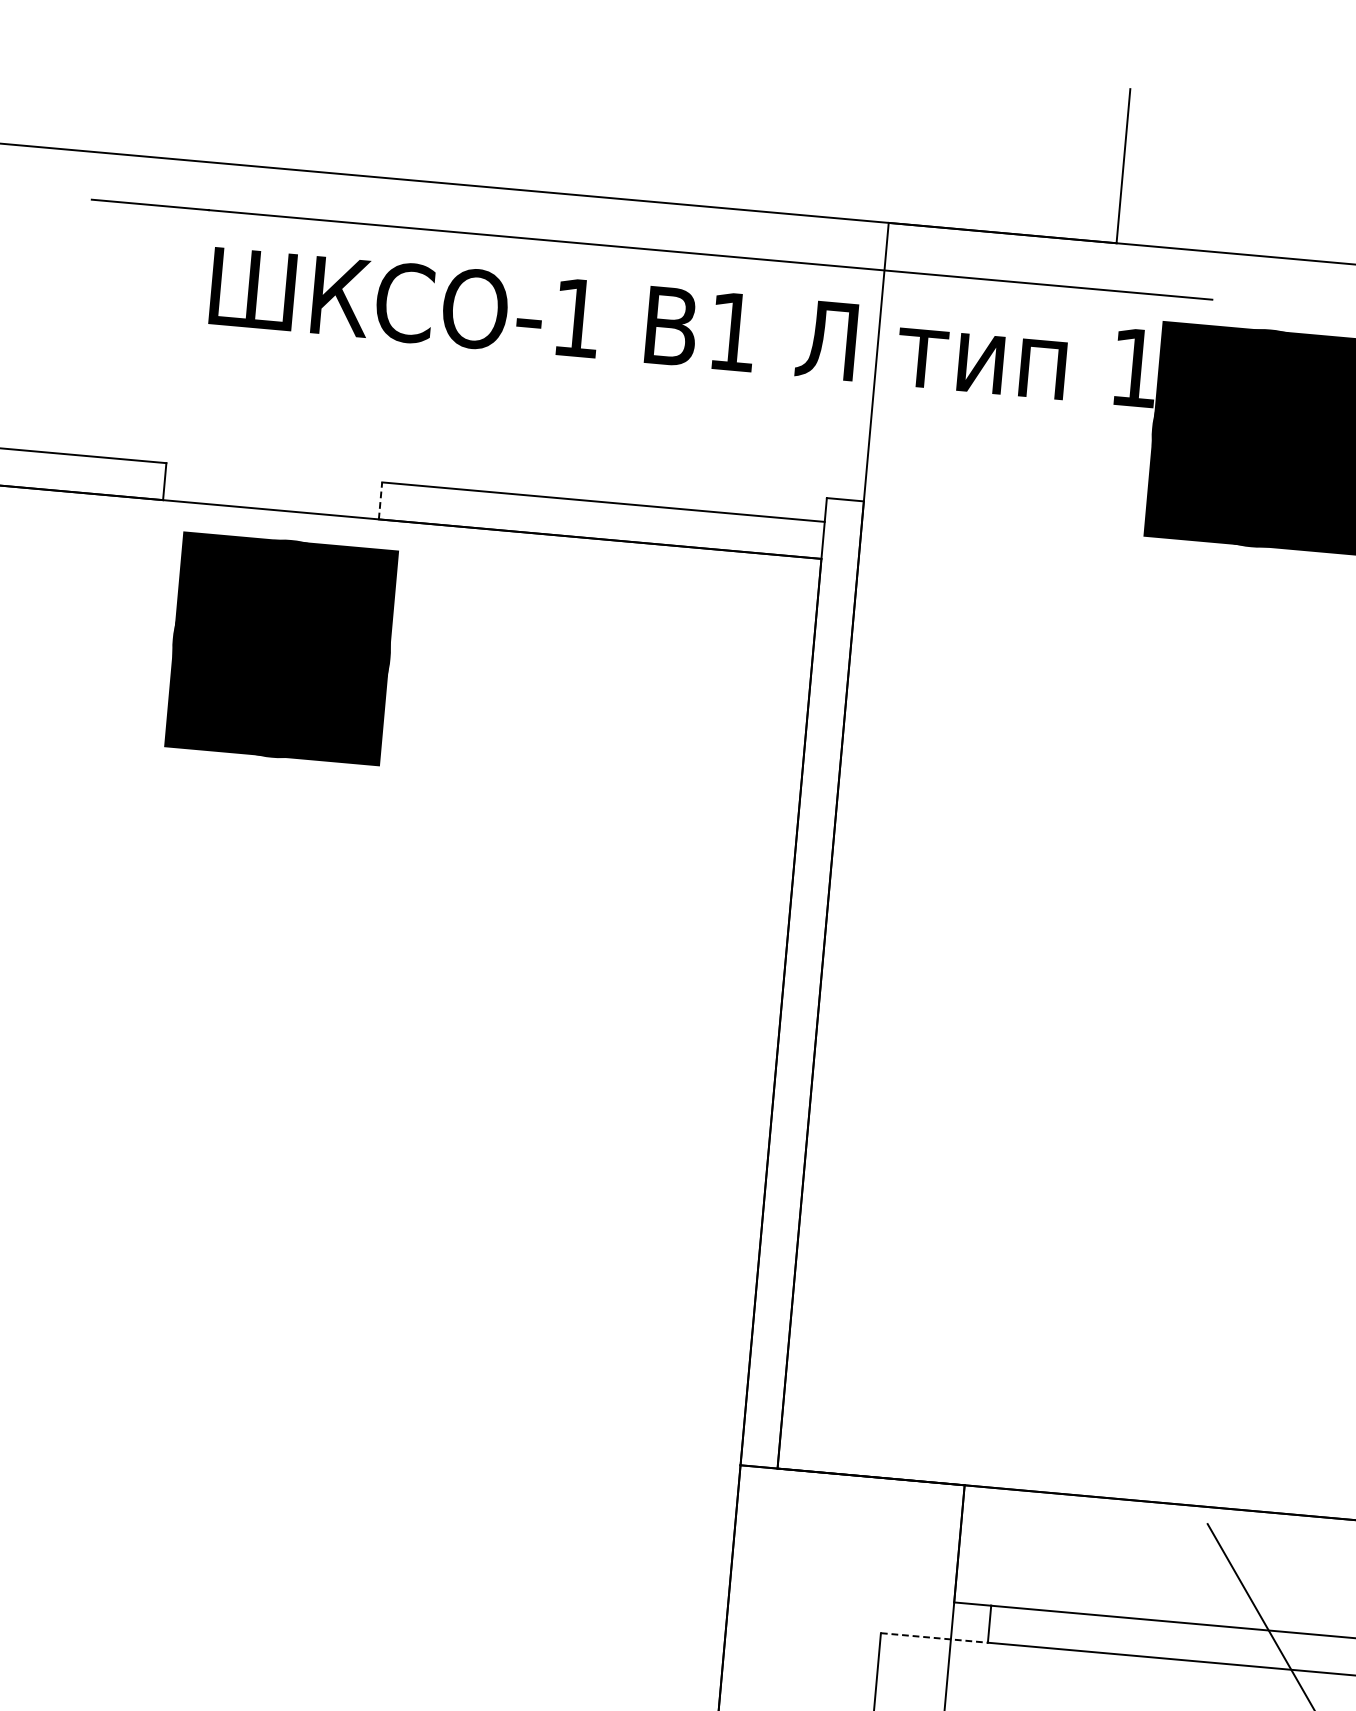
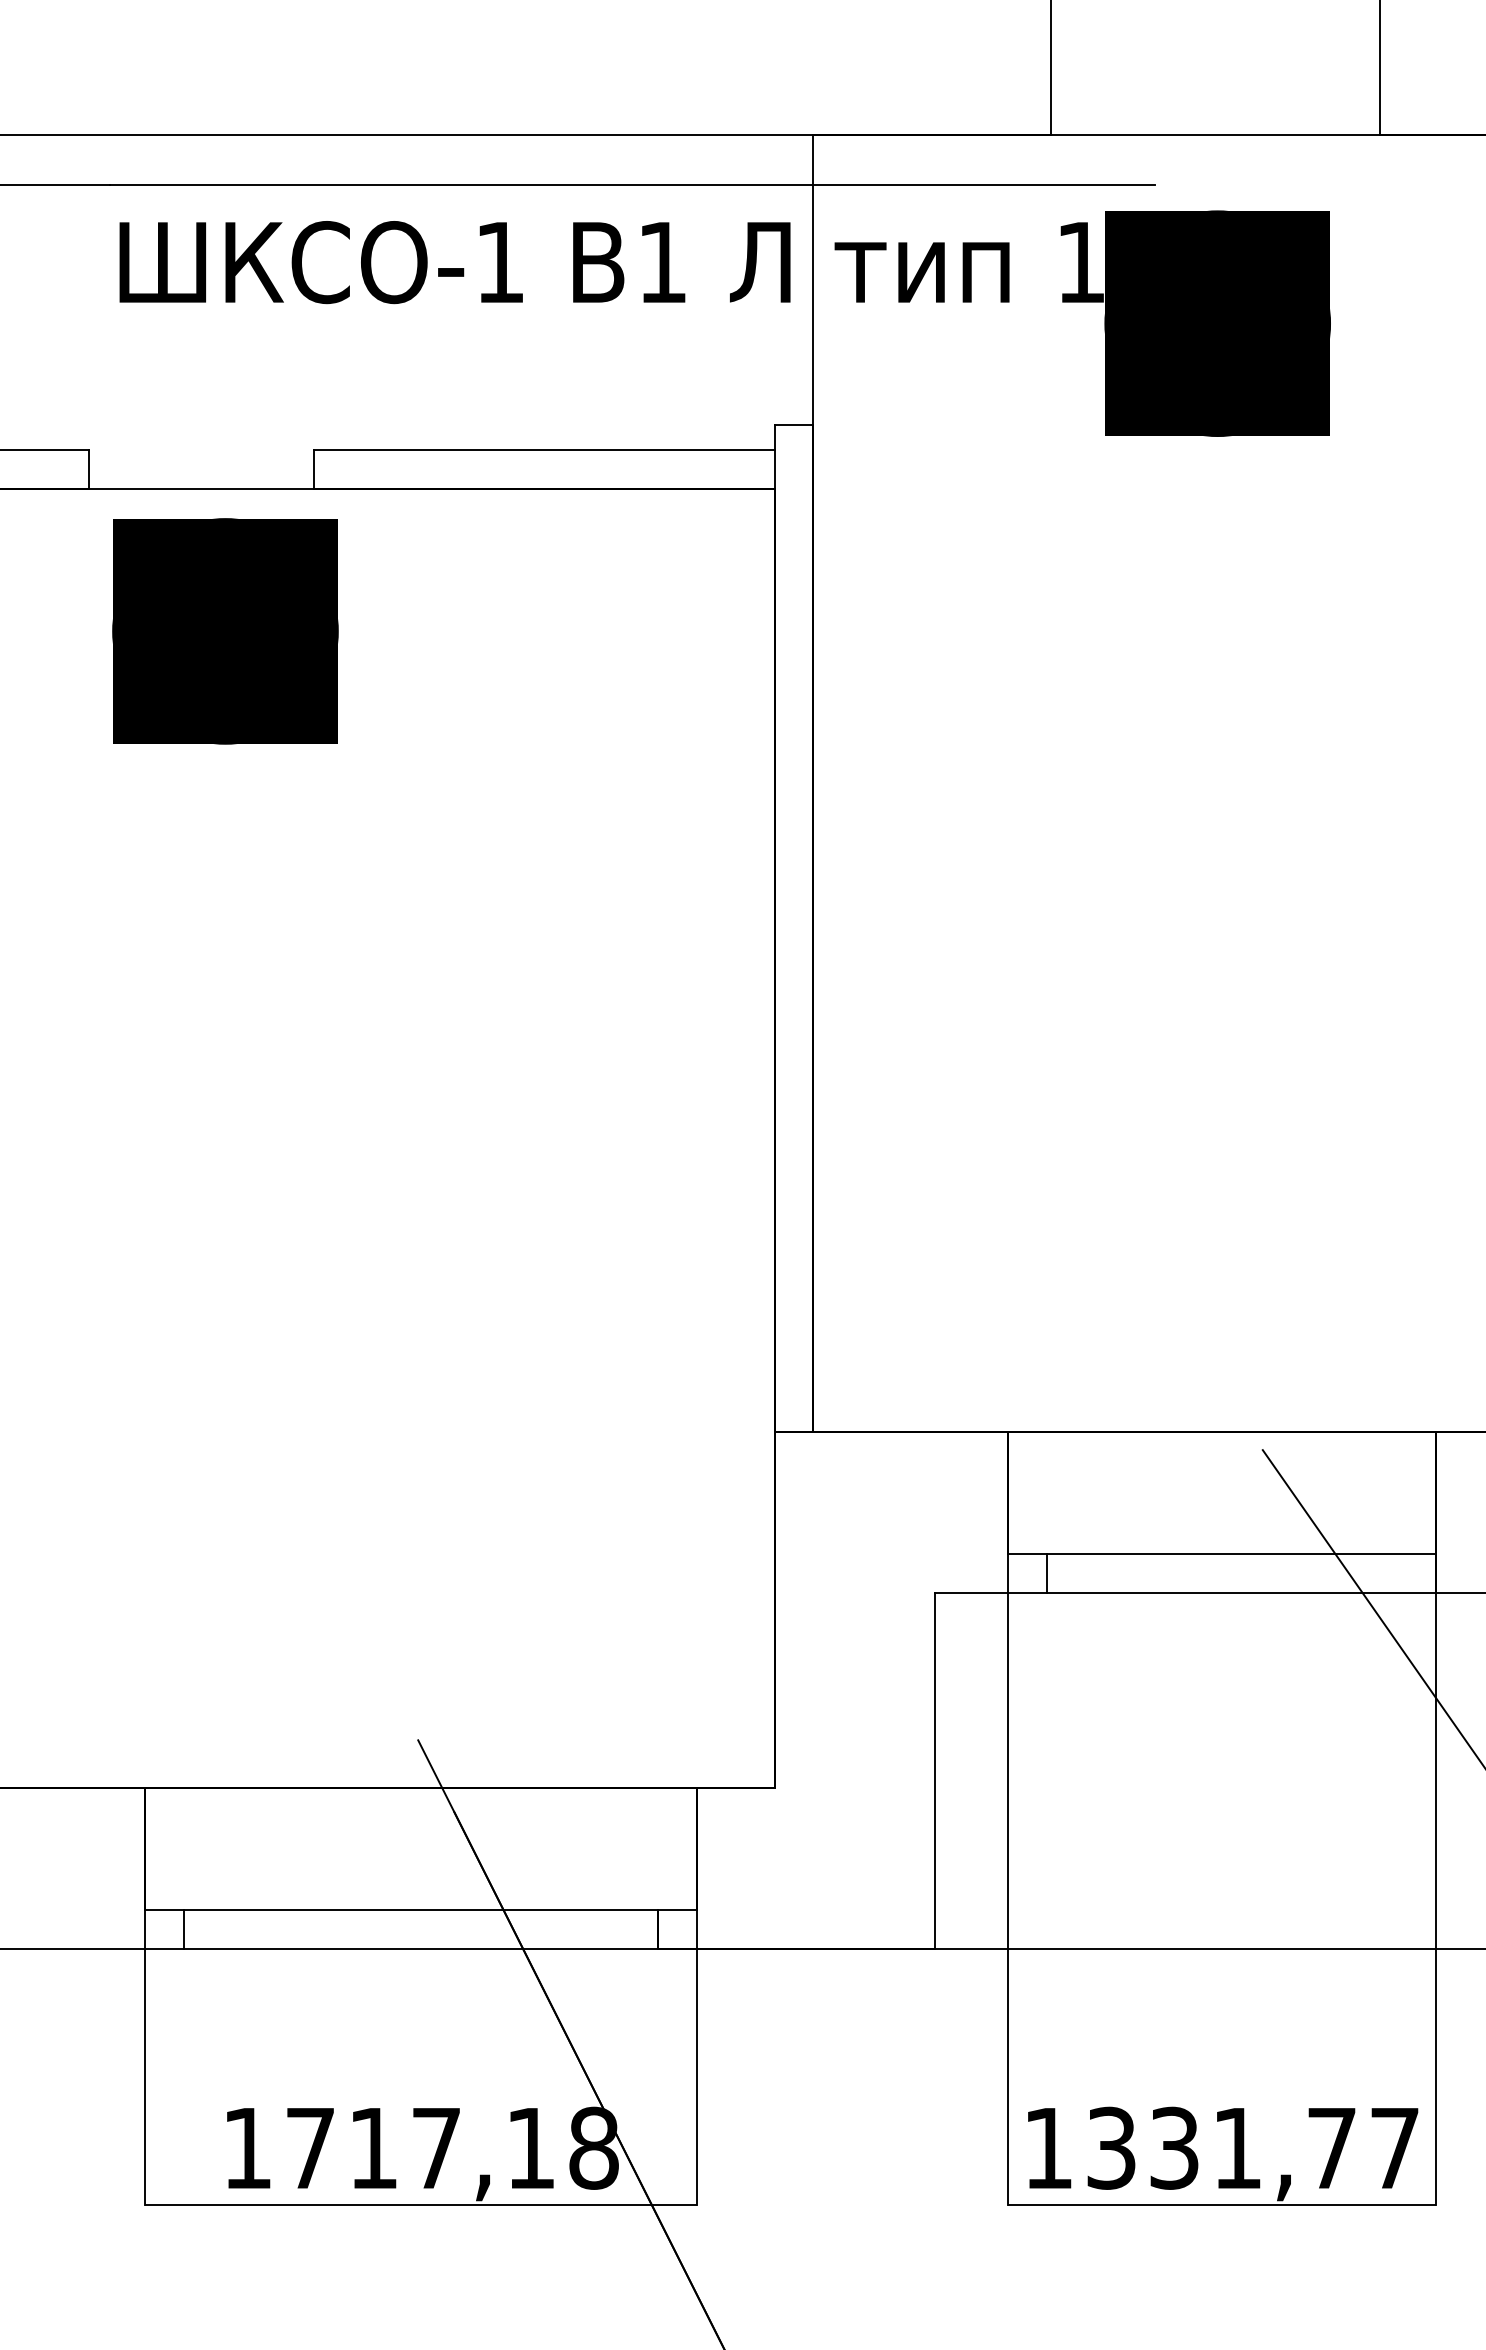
line: (381, 500) -> (314, 468), dashed -> solid
line: (934, 1637) -> (991, 1592), dashed -> solid

